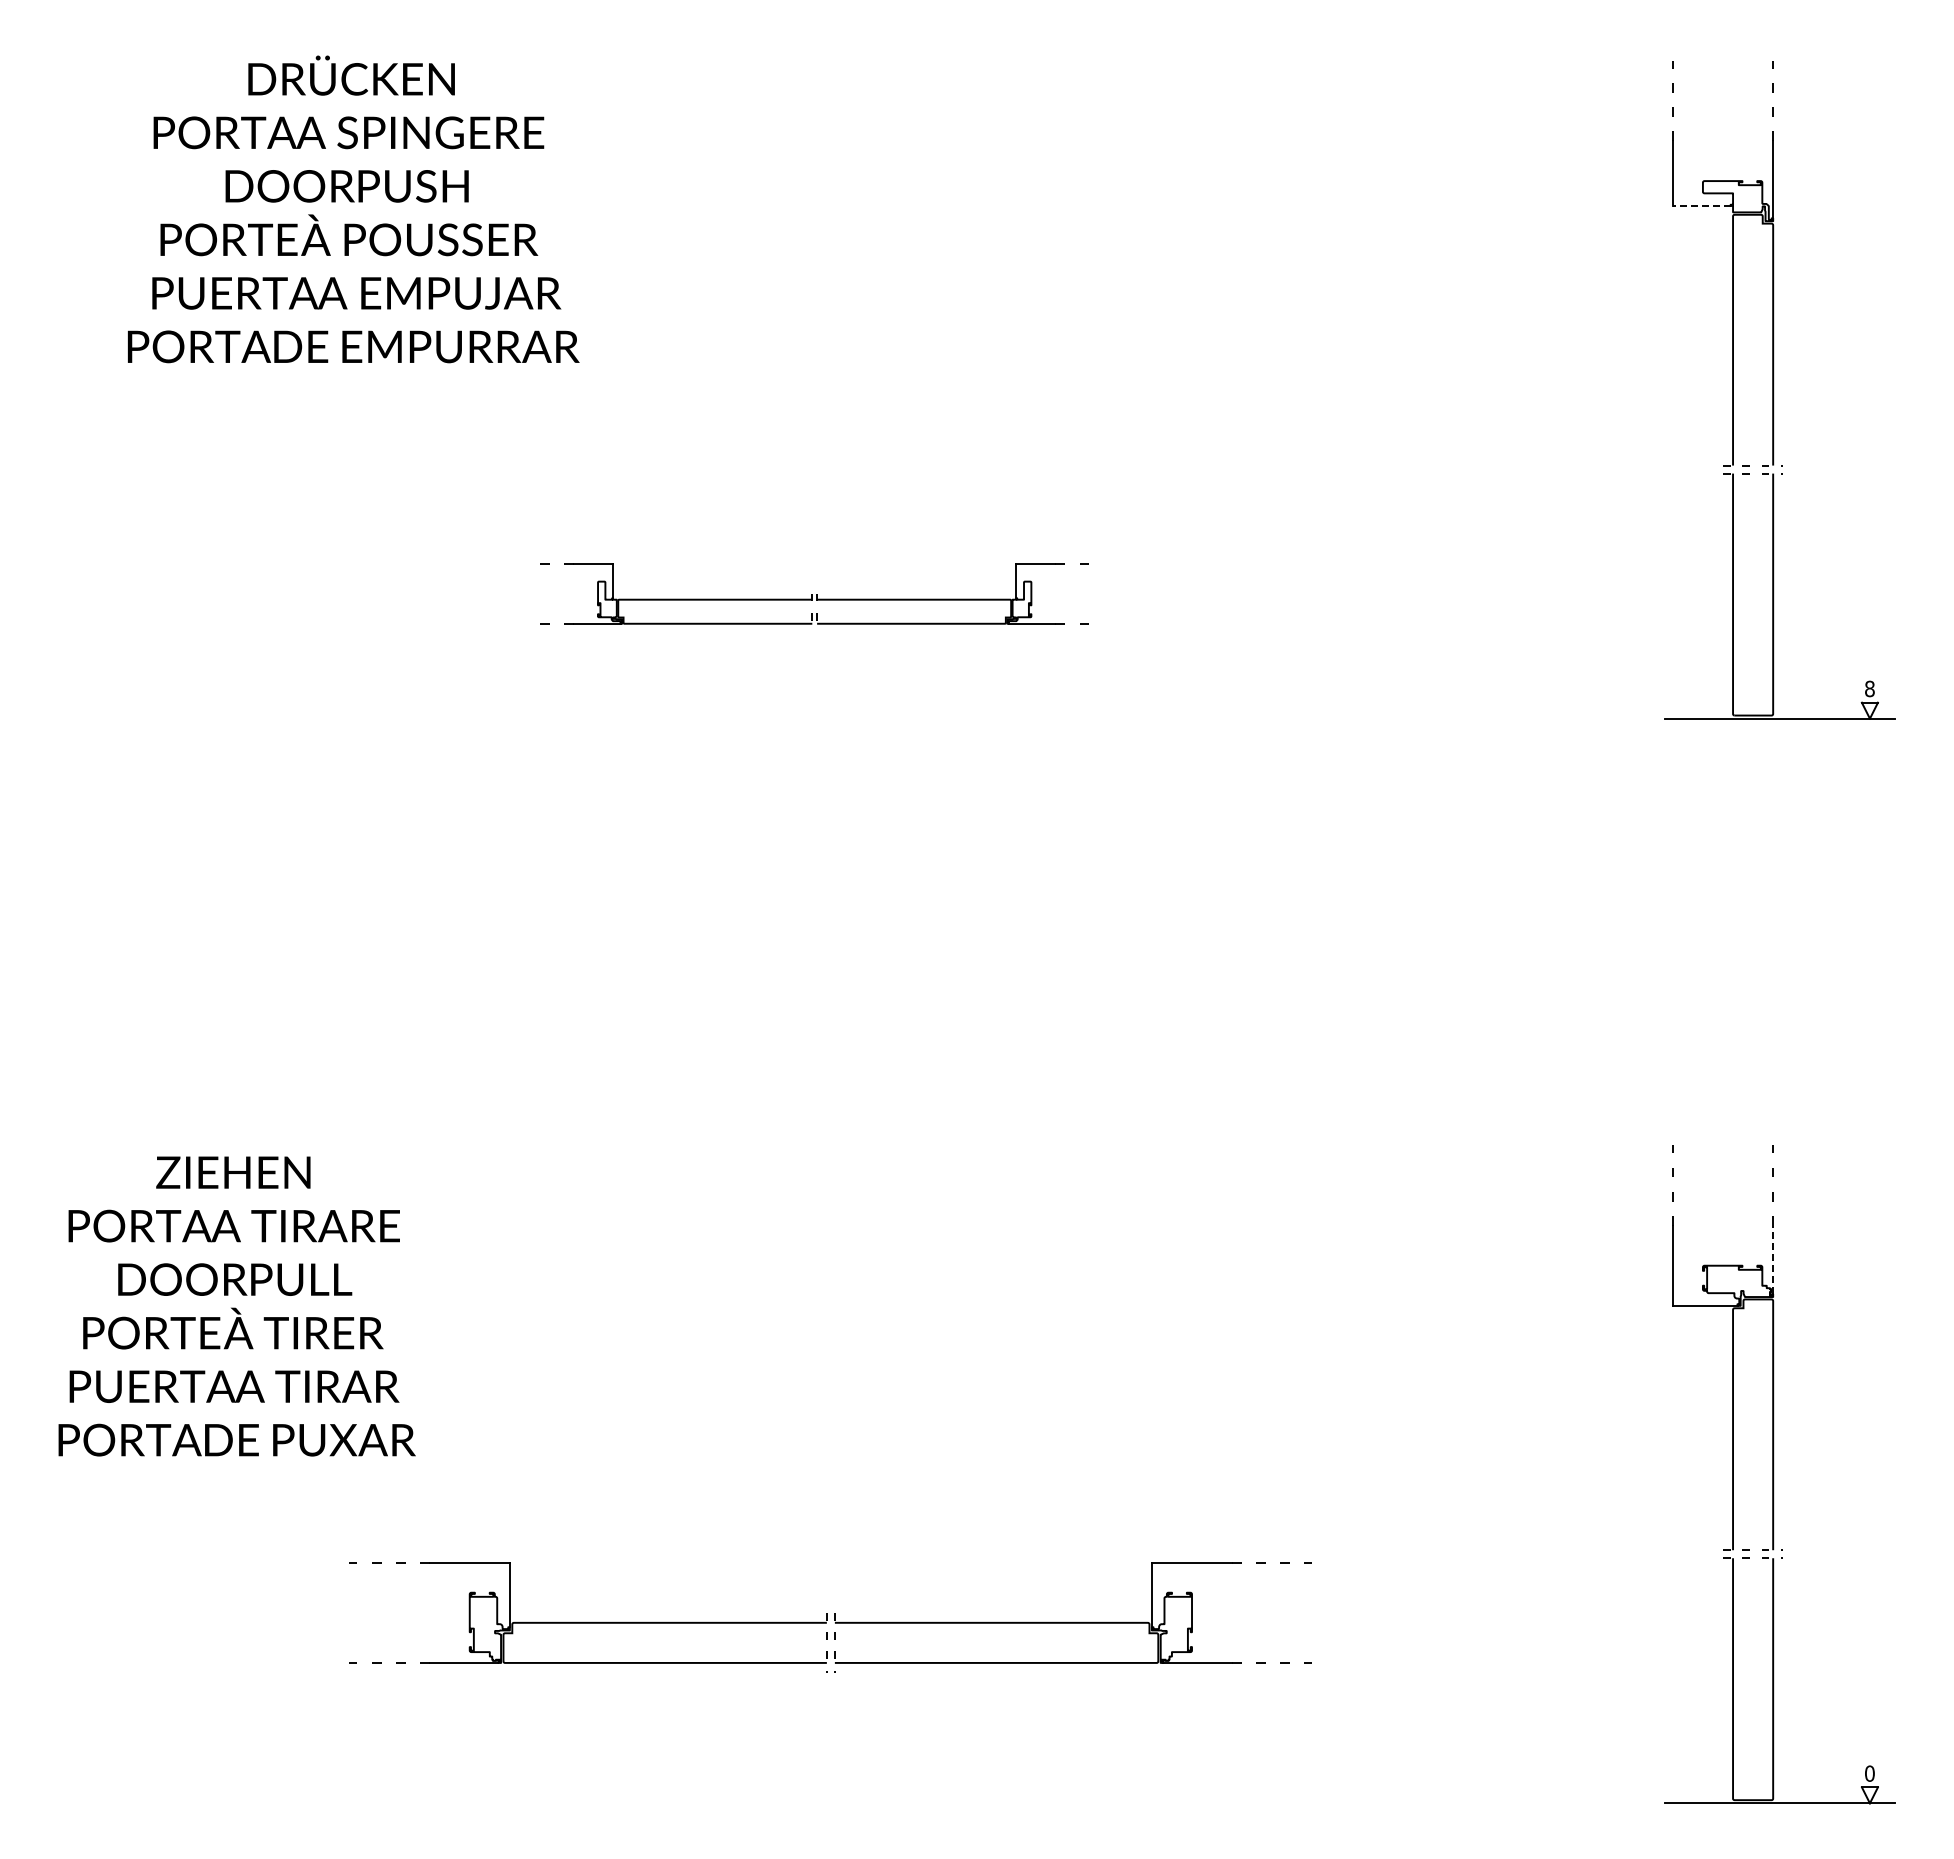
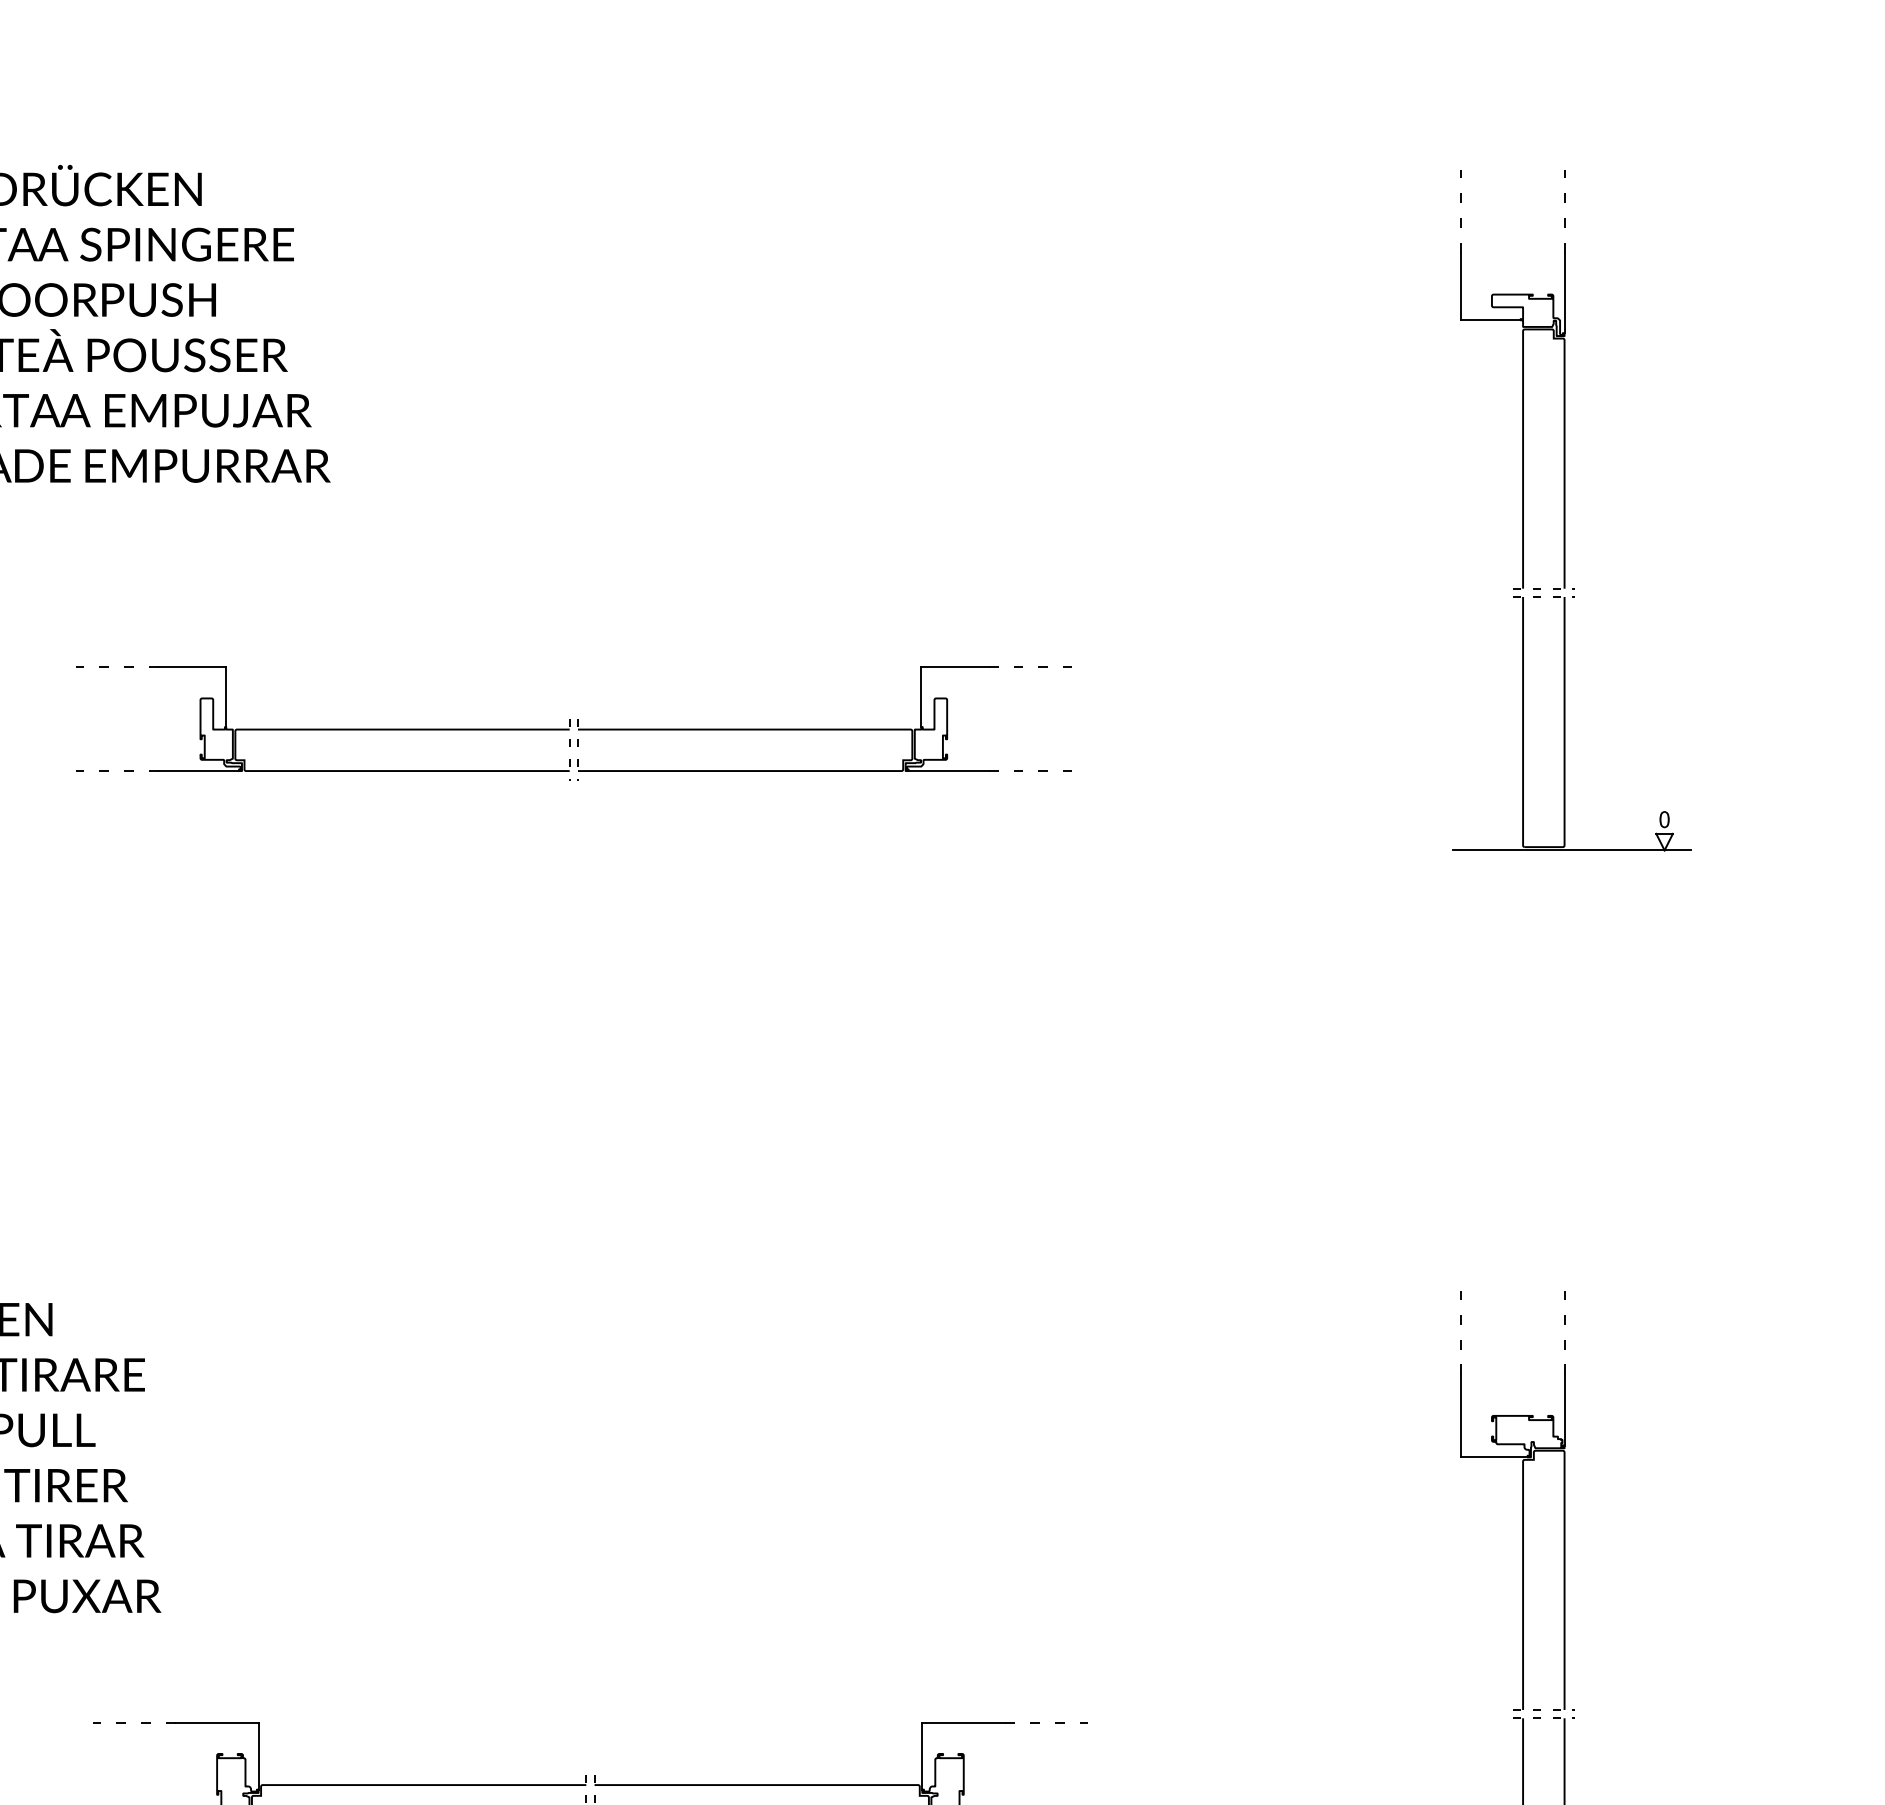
line: (1701, 205) -> (1490, 319), dashed -> solid
part: (814, 596) -> (573, 724), size x1.67
text: (1869, 688) -> (1664, 819), 8 -> 0
line: (1773, 1259) -> (1564, 1409), dashed -> solid

